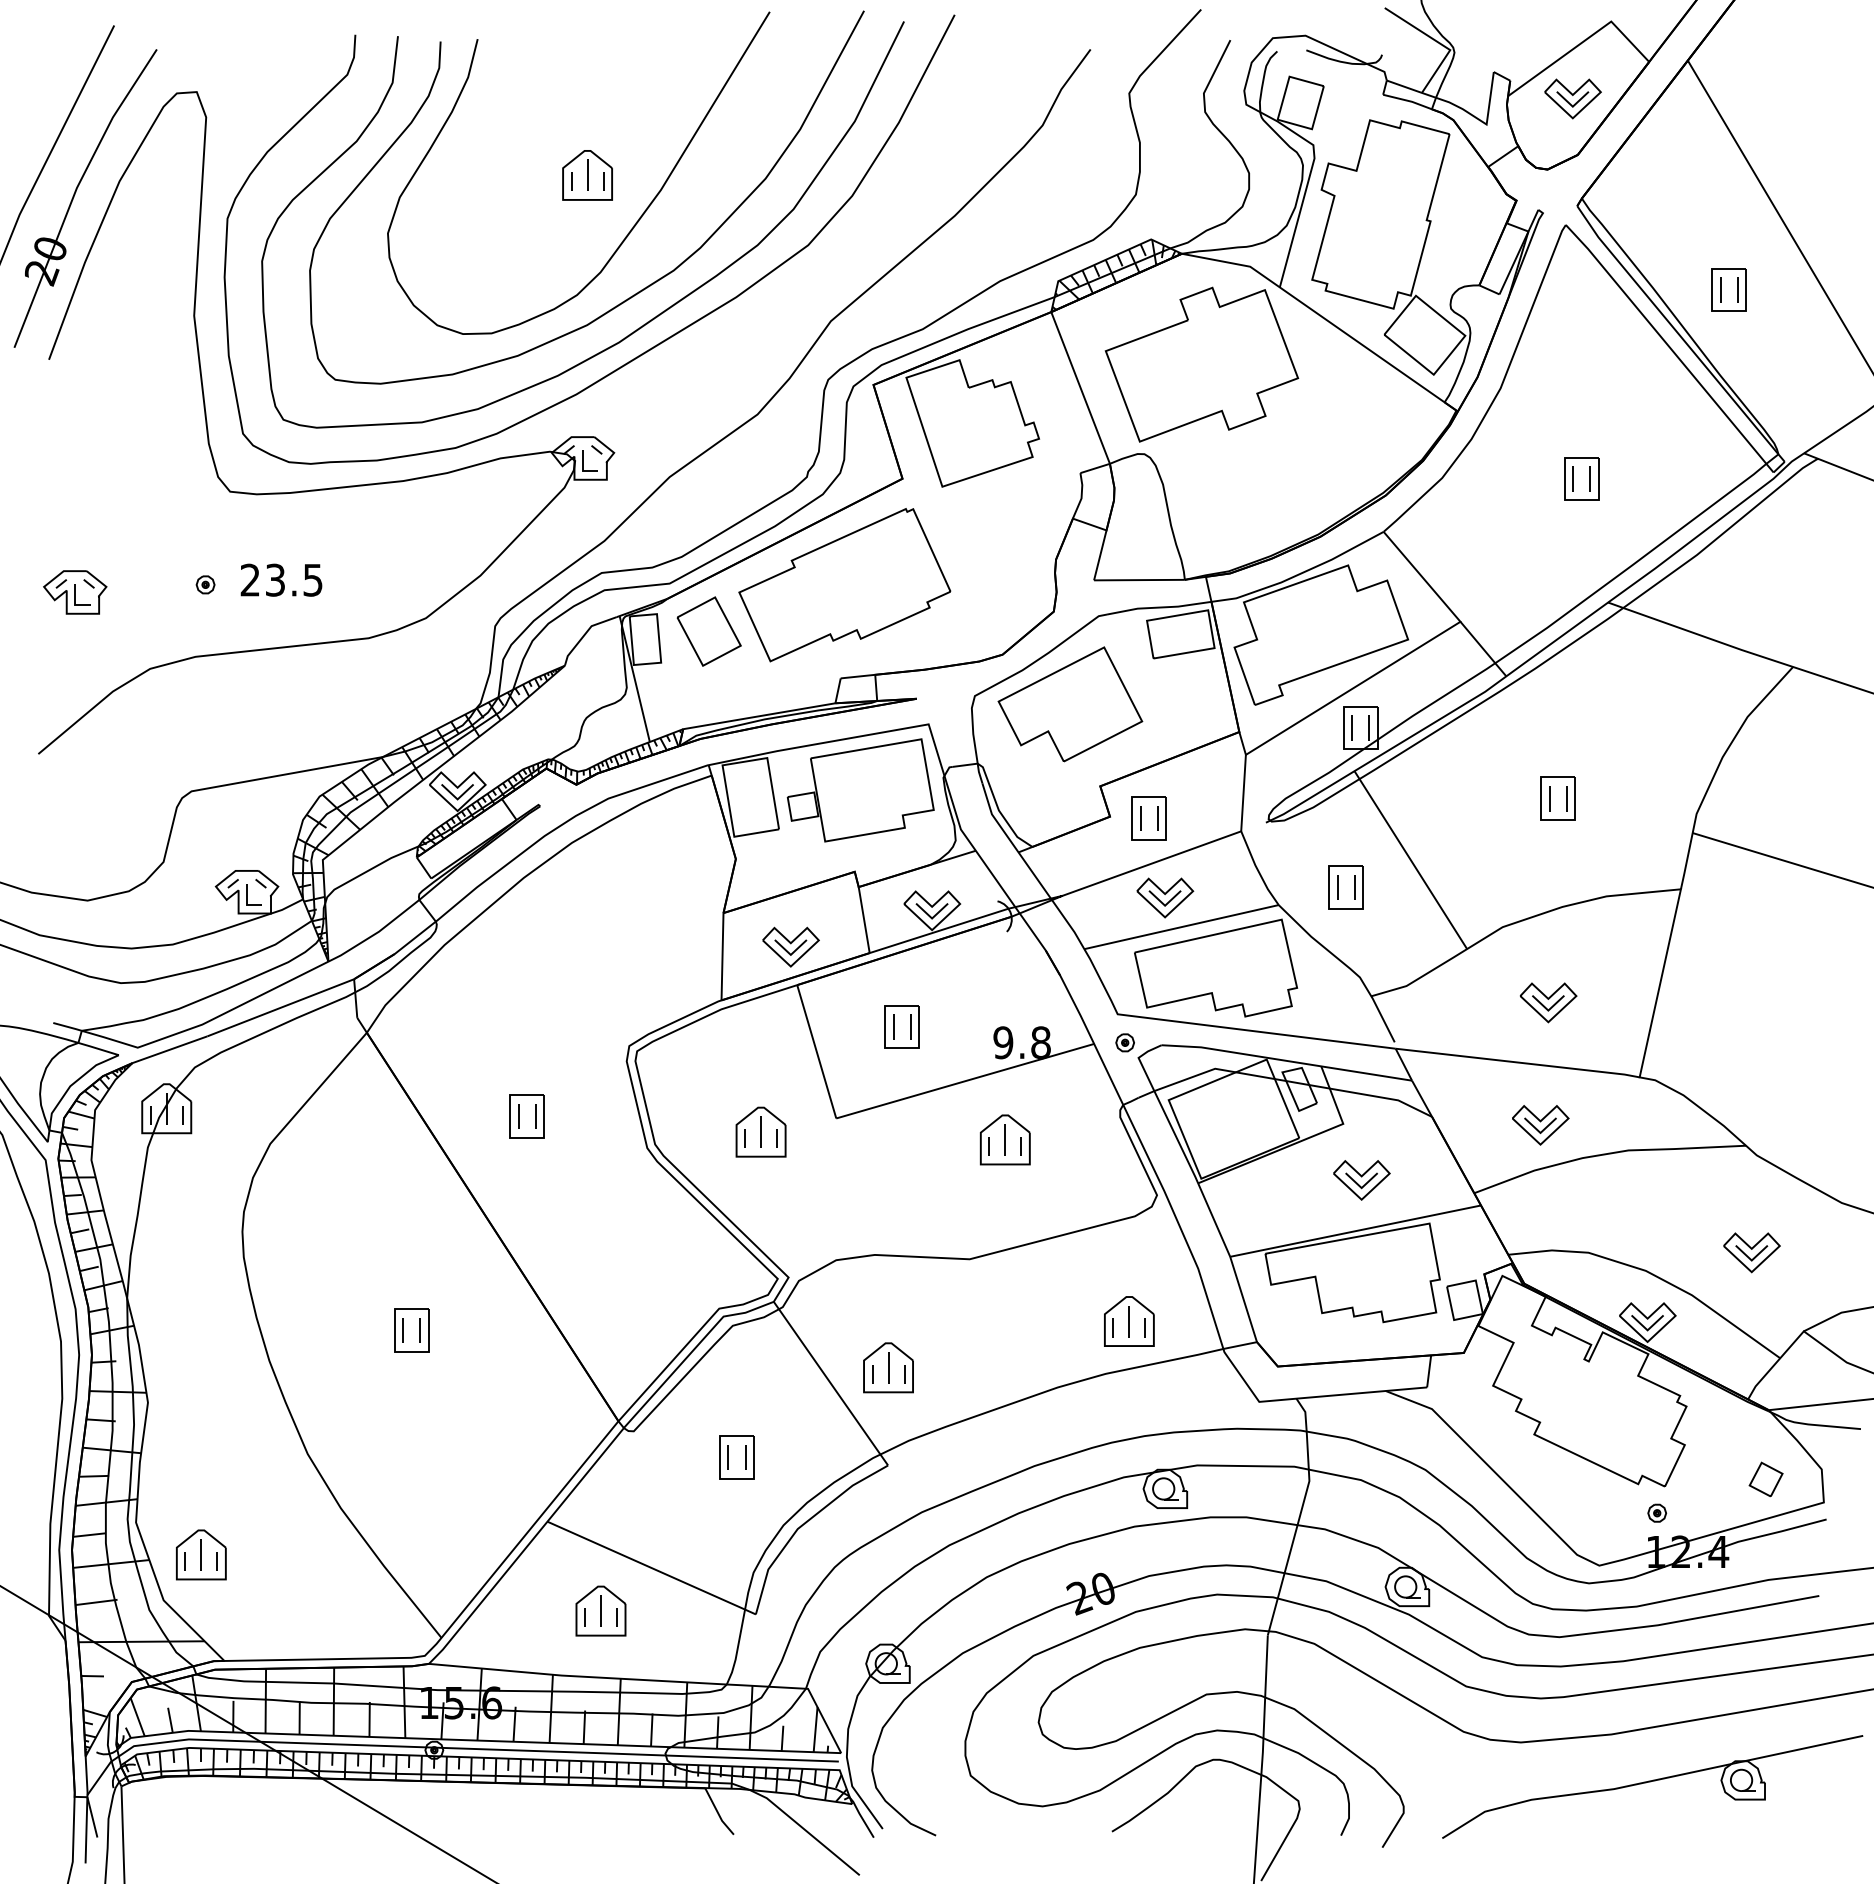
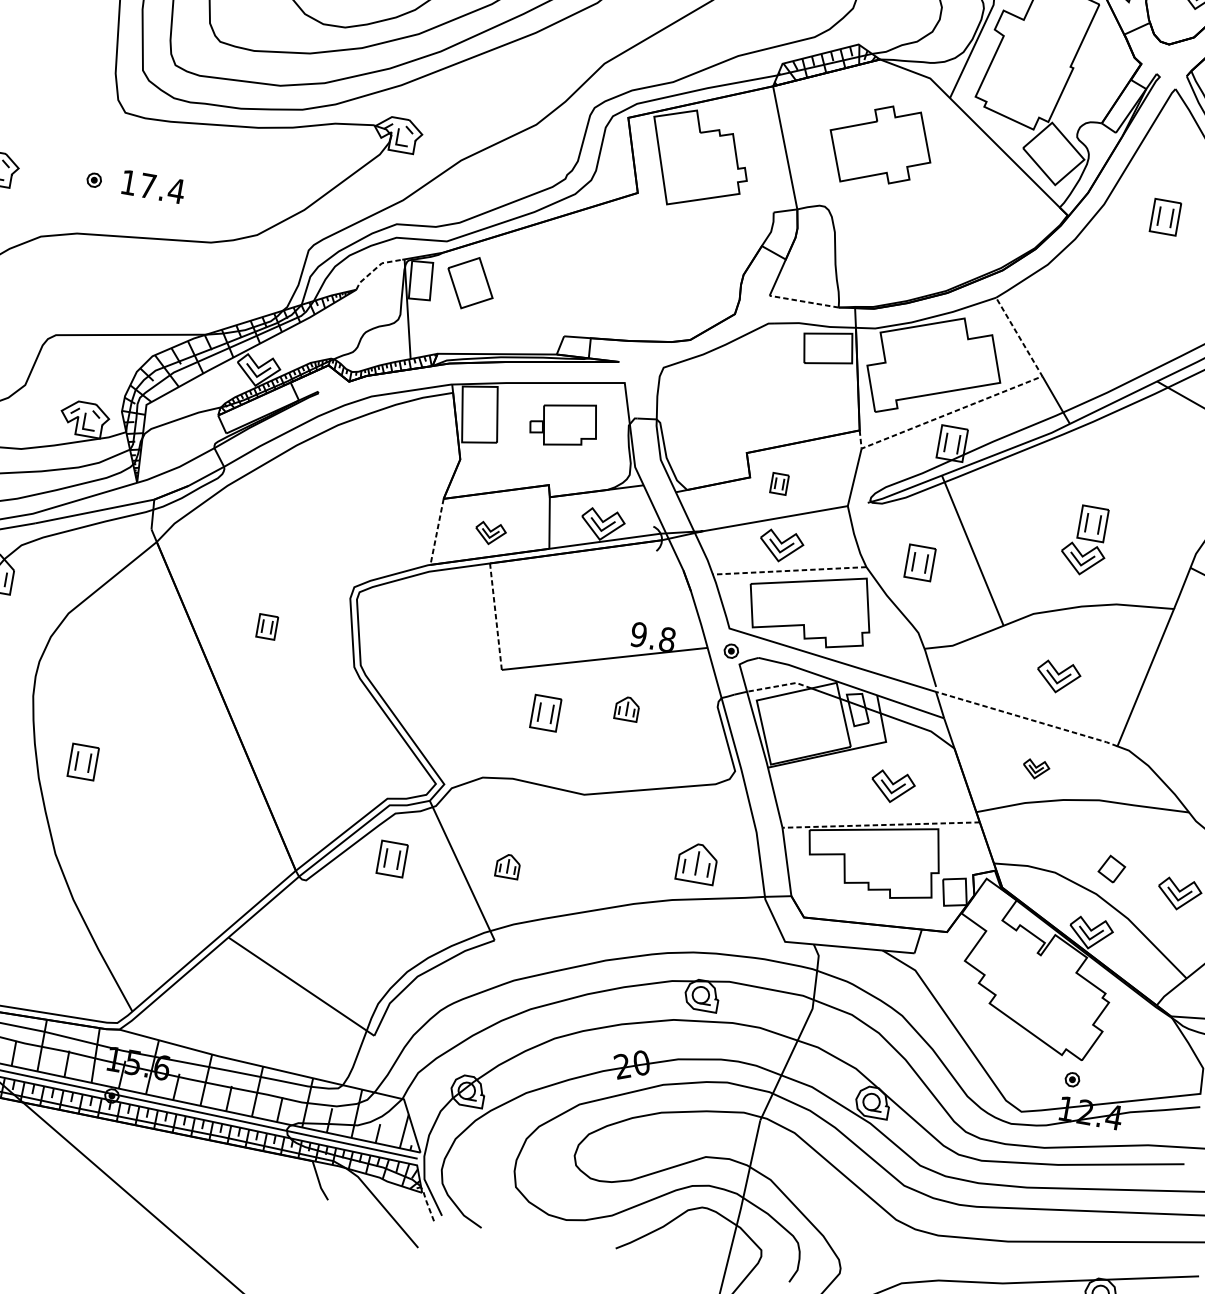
part: (1201, 364) -> (880, 146), size x0.7
part: (1581, 478) -> (1165, 216), moved
text: (281, 579) -> (152, 186), 23.5 -> 17.4
line: (1138, 580) -> (803, 301), solid -> dashed
part: (844, 585) -> (579, 266), removed
line: (584, 634) -> (375, 268), solid -> dashed
line: (1393, 663) -> (985, 399), solid -> dashed
part: (1070, 704) -> (735, 386), removed
part: (860, 790) -> (564, 424), size x0.6
part: (1148, 818) -> (779, 483), size x0.6
part: (1552, 846) -> (1082, 559), added
line: (1181, 927) -> (789, 571), solid -> dashed
part: (790, 946) -> (490, 533), size x0.7
line: (722, 956) -> (437, 531), solid -> dashed
part: (901, 1026) -> (545, 712), moved
line: (816, 1051) -> (495, 616), solid -> dashed
line: (1518, 1062) -> (1027, 718), solid -> dashed
line: (1195, 1075) -> (780, 685), solid -> dashed
part: (526, 1116) -> (266, 626), size x0.7
part: (1540, 1125) -> (1035, 769), size x0.6
part: (760, 1131) -> (442, 669), removed
part: (1004, 1139) -> (626, 708), size x0.6
line: (1355, 1231) -> (881, 825), solid -> dashed
part: (411, 1330) -> (83, 762), moved
part: (888, 1367) -> (508, 866), size x0.6
part: (736, 1457) -> (391, 858), moved
part: (1765, 1479) -> (1111, 869), moved
part: (600, 1610) -> (256, 1012), removed
line: (860, 1816) -> (426, 1203), solid -> dashed

